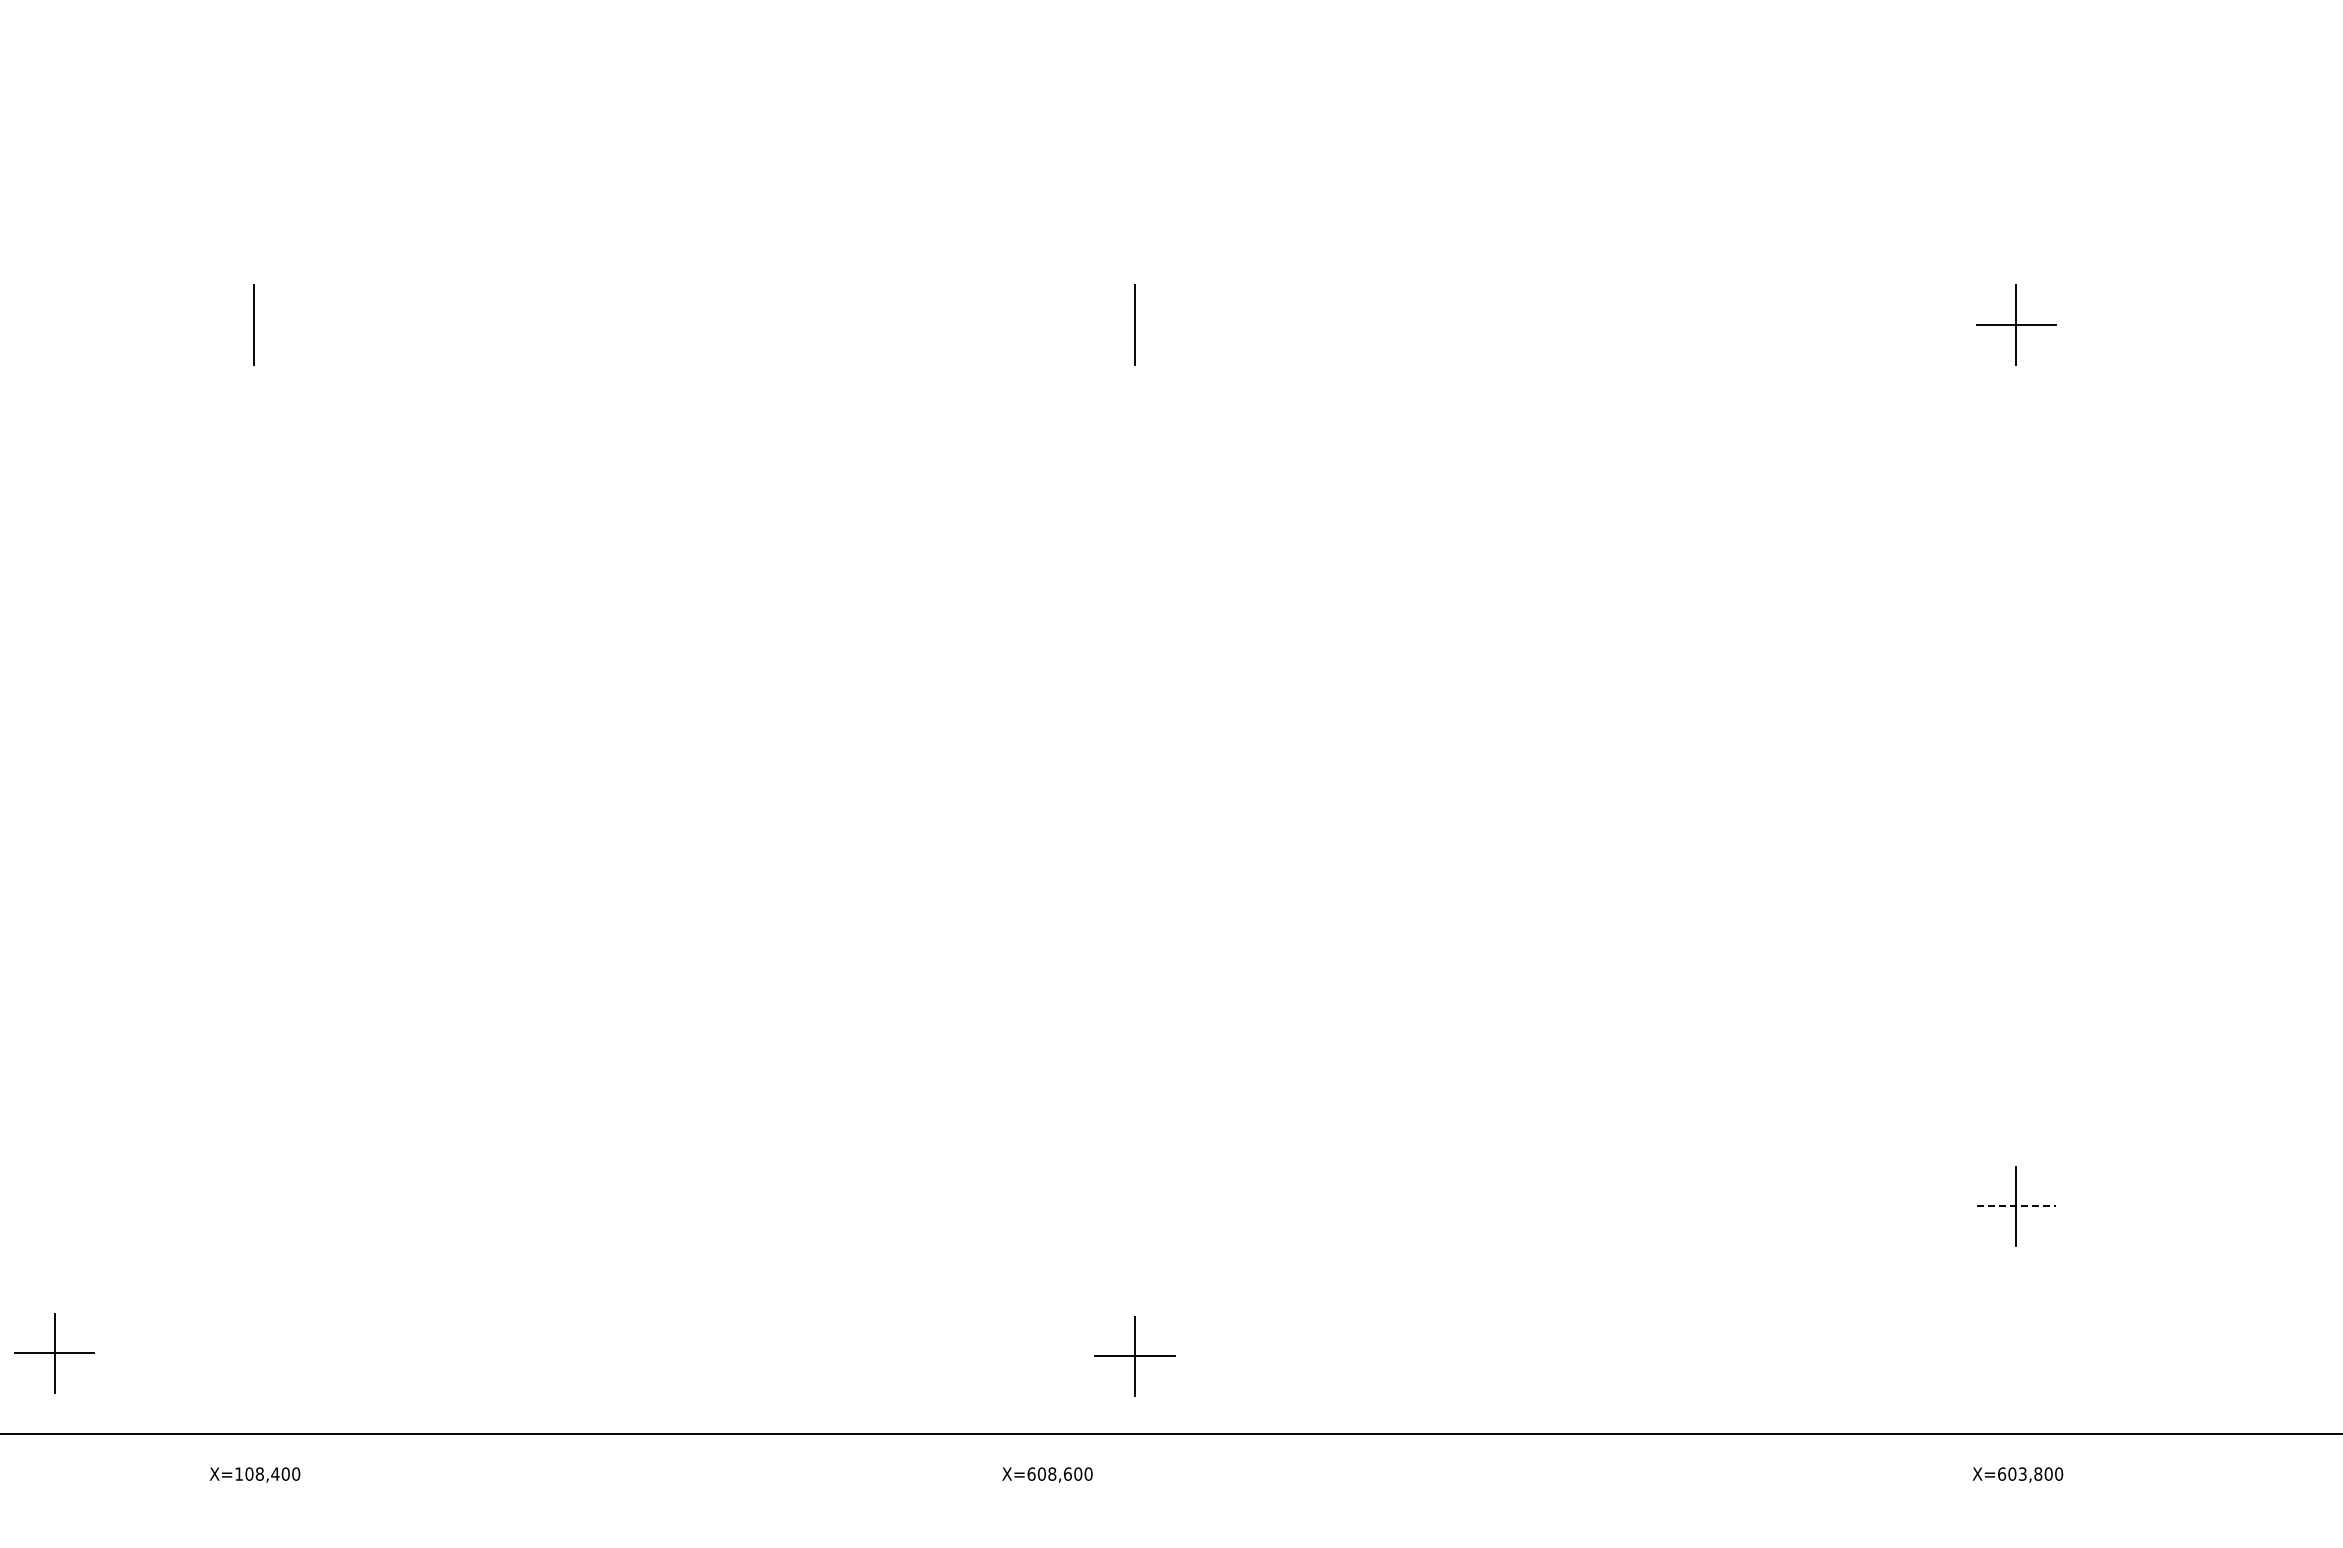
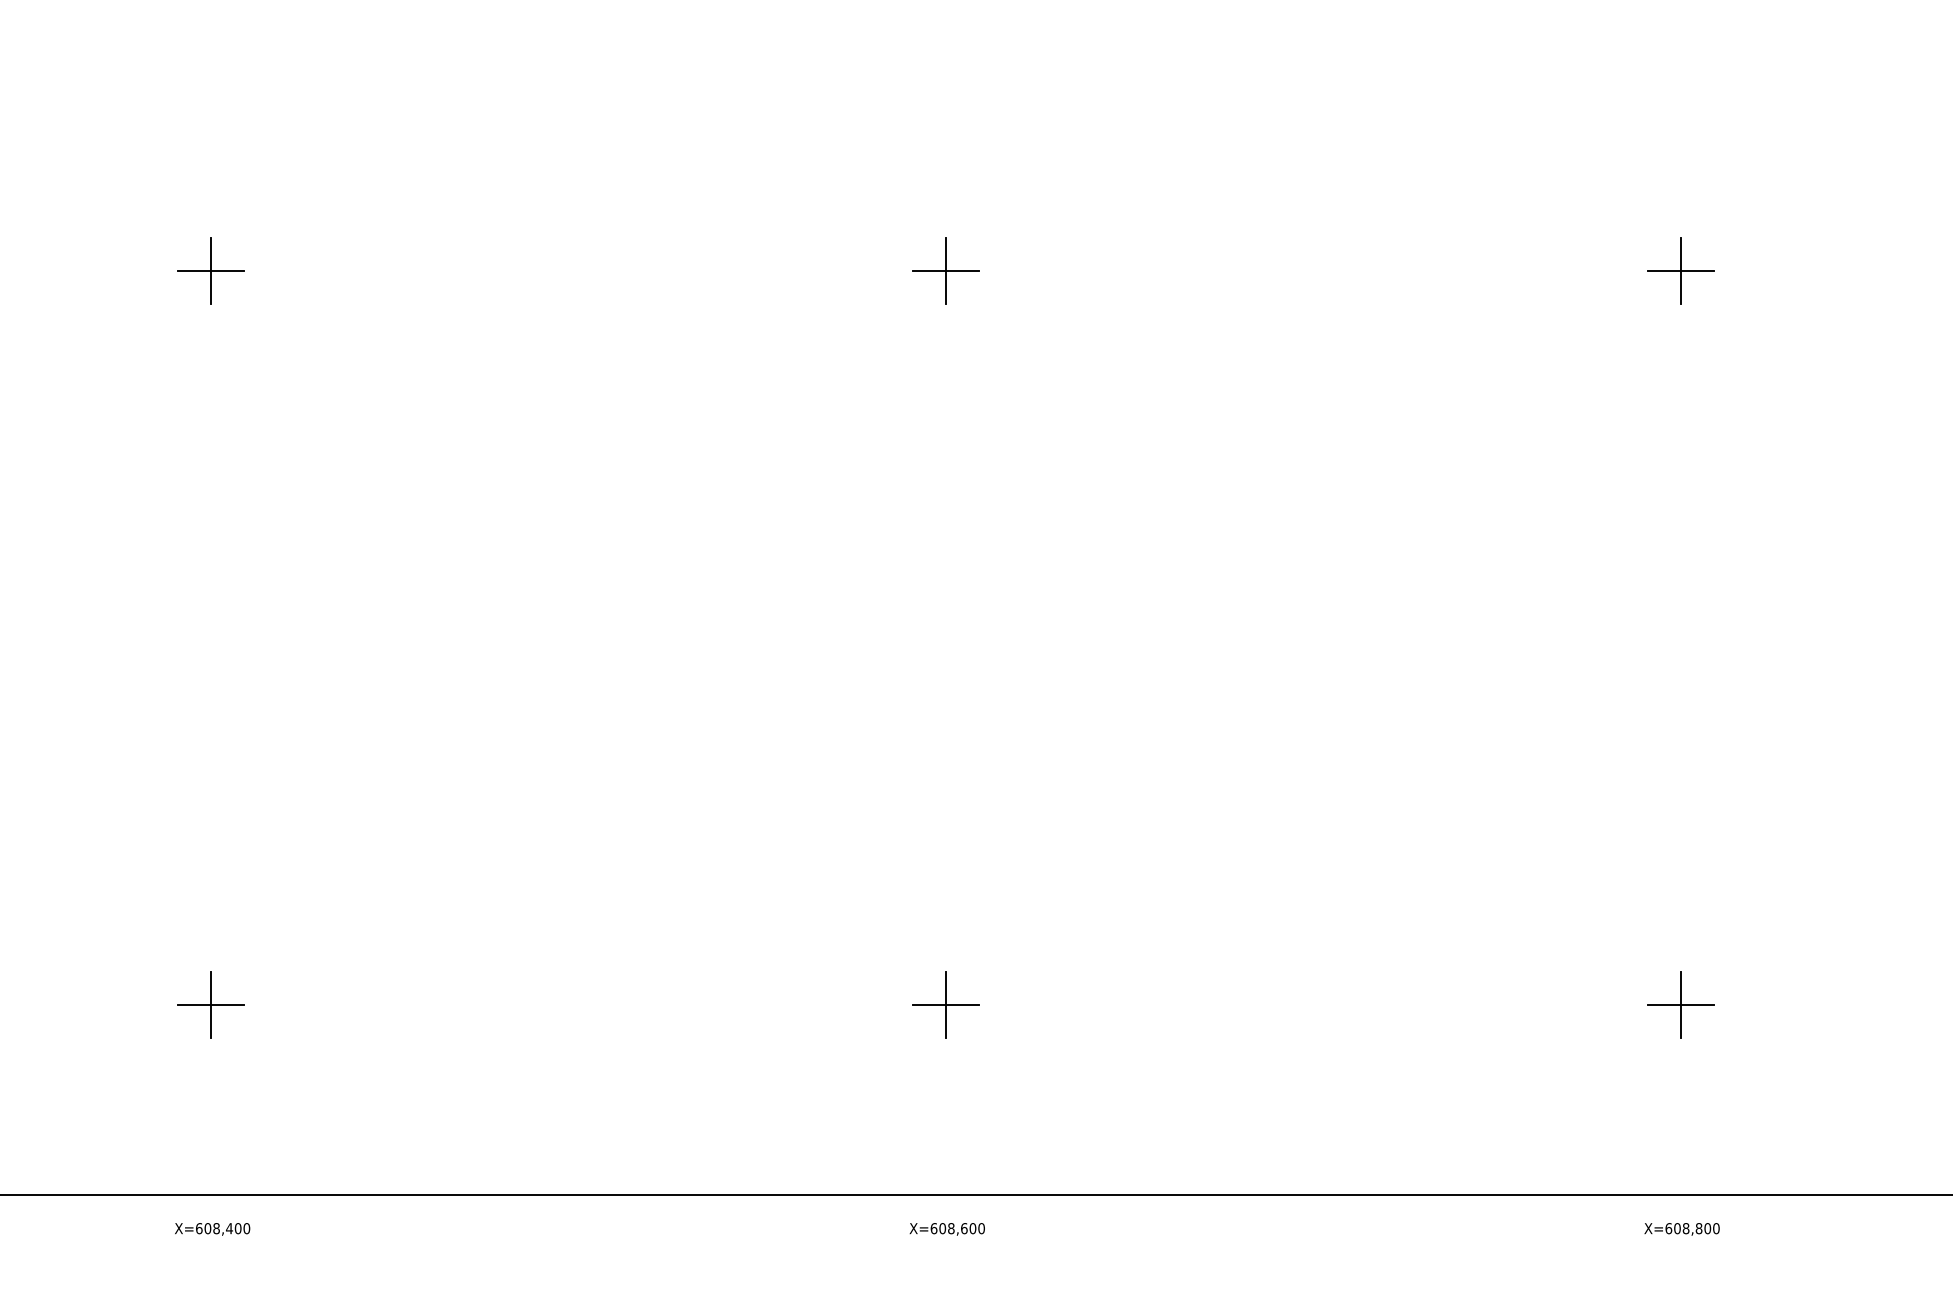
line: (253, 324) -> (211, 270), added
line: (1134, 324) -> (945, 270), added
line: (2016, 1206) -> (1680, 1005), dashed -> solid
part: (54, 1353) -> (211, 1005), moved
part: (1134, 1356) -> (945, 1005), moved
text: (239, 1473) -> (199, 1228), X=108,400 -> X=608,400
text: (2022, 1473) -> (1685, 1228), X=603,800 -> X=608,800
text: (1047, 1474) -> (947, 1228), moved

